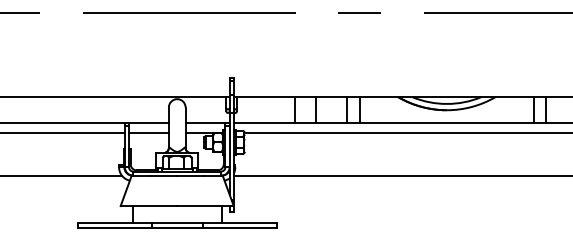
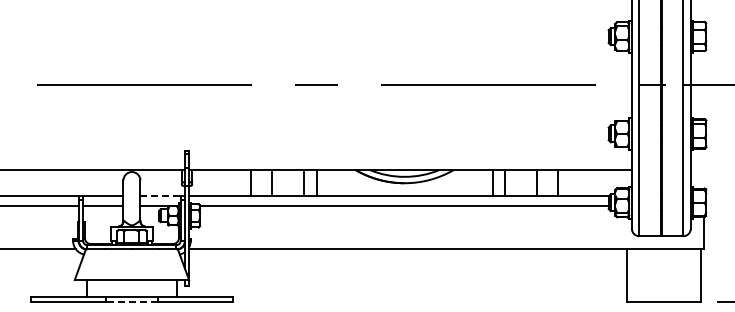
line: (206, 123) -> (161, 196), solid -> dashed
line: (176, 228) -> (131, 302), solid -> dashed

